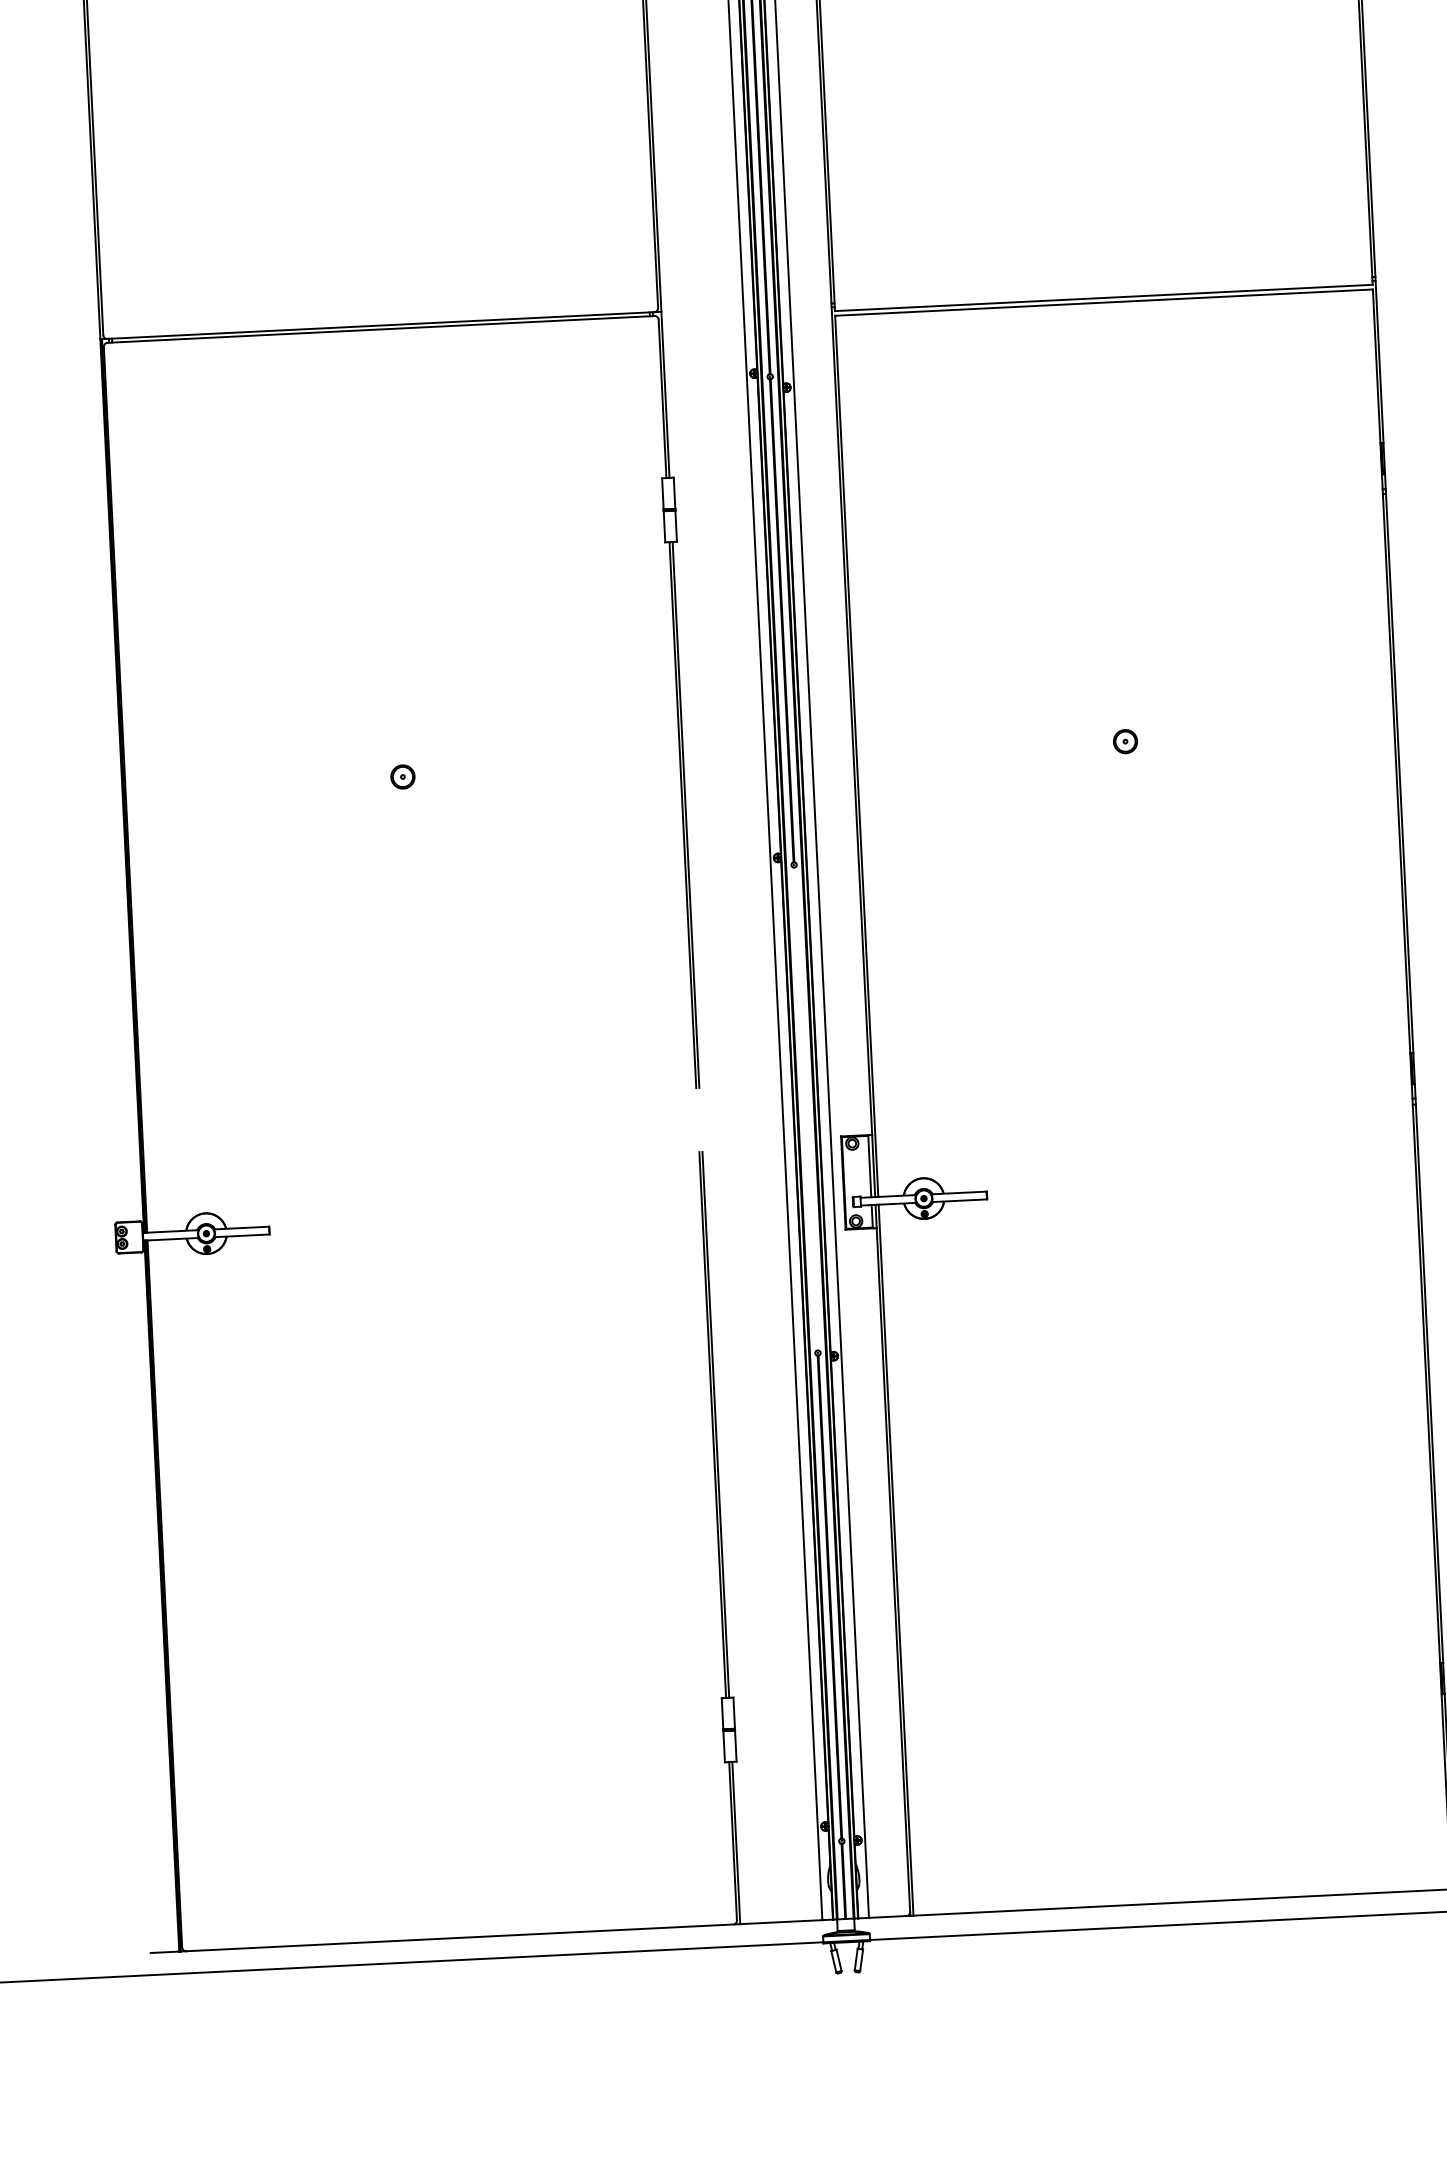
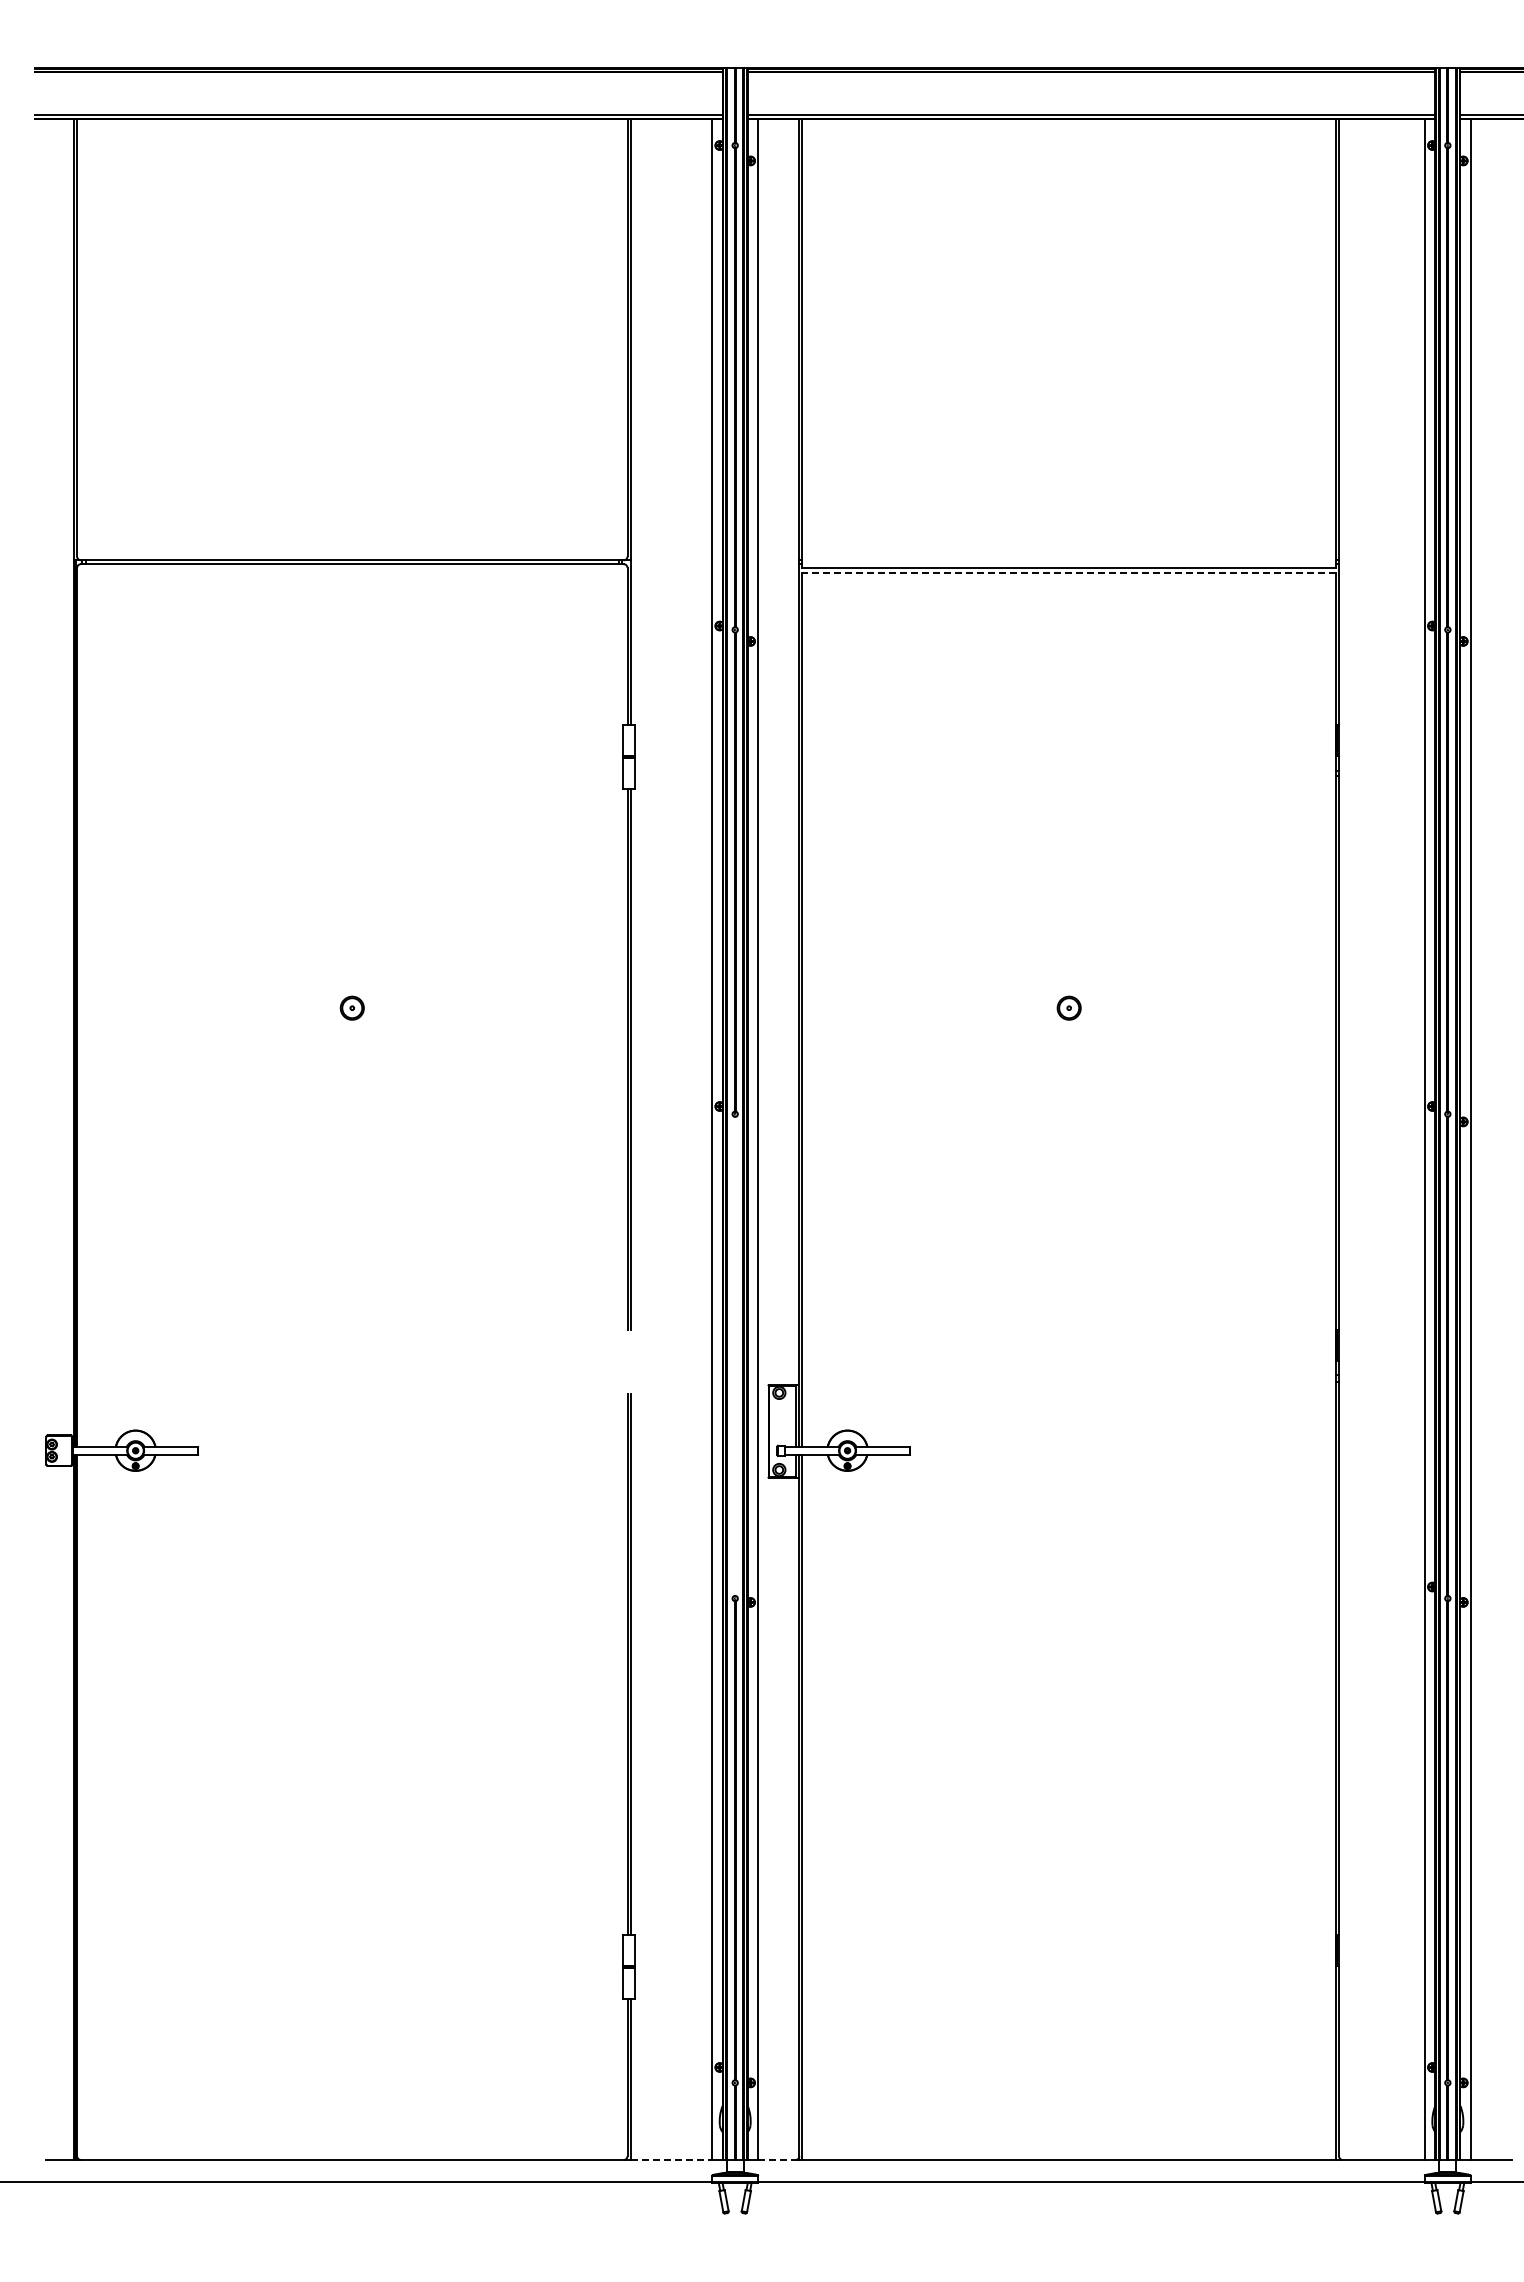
line: (1104, 302) -> (1069, 572), solid -> dashed
line: (887, 1917) -> (776, 2160), solid -> dashed
line: (781, 1922) -> (671, 2160), solid -> dashed

